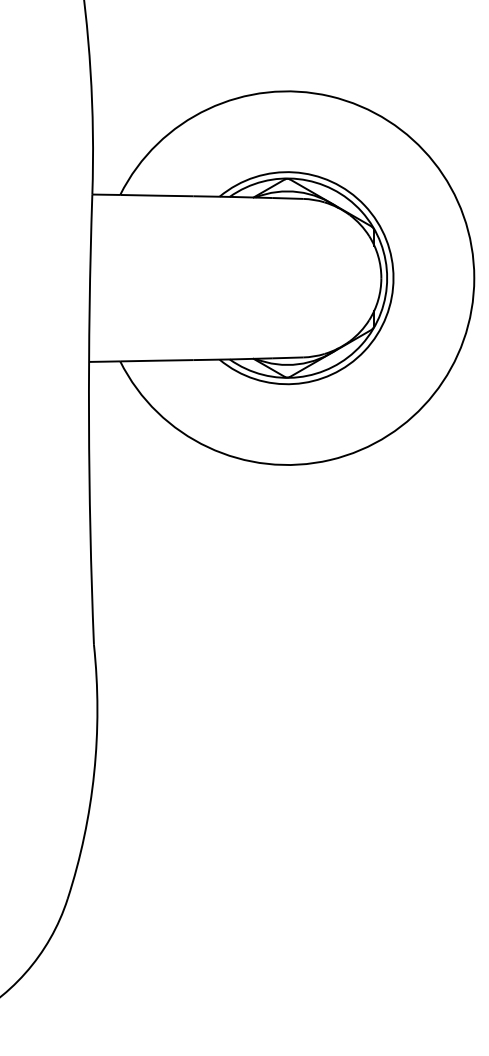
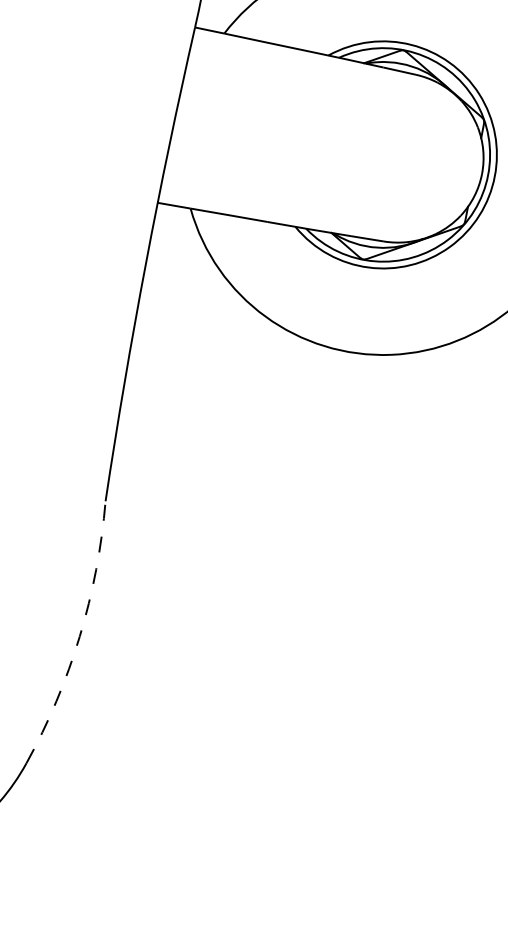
arc: (94, 773) -> (80, 636), solid -> dashed

